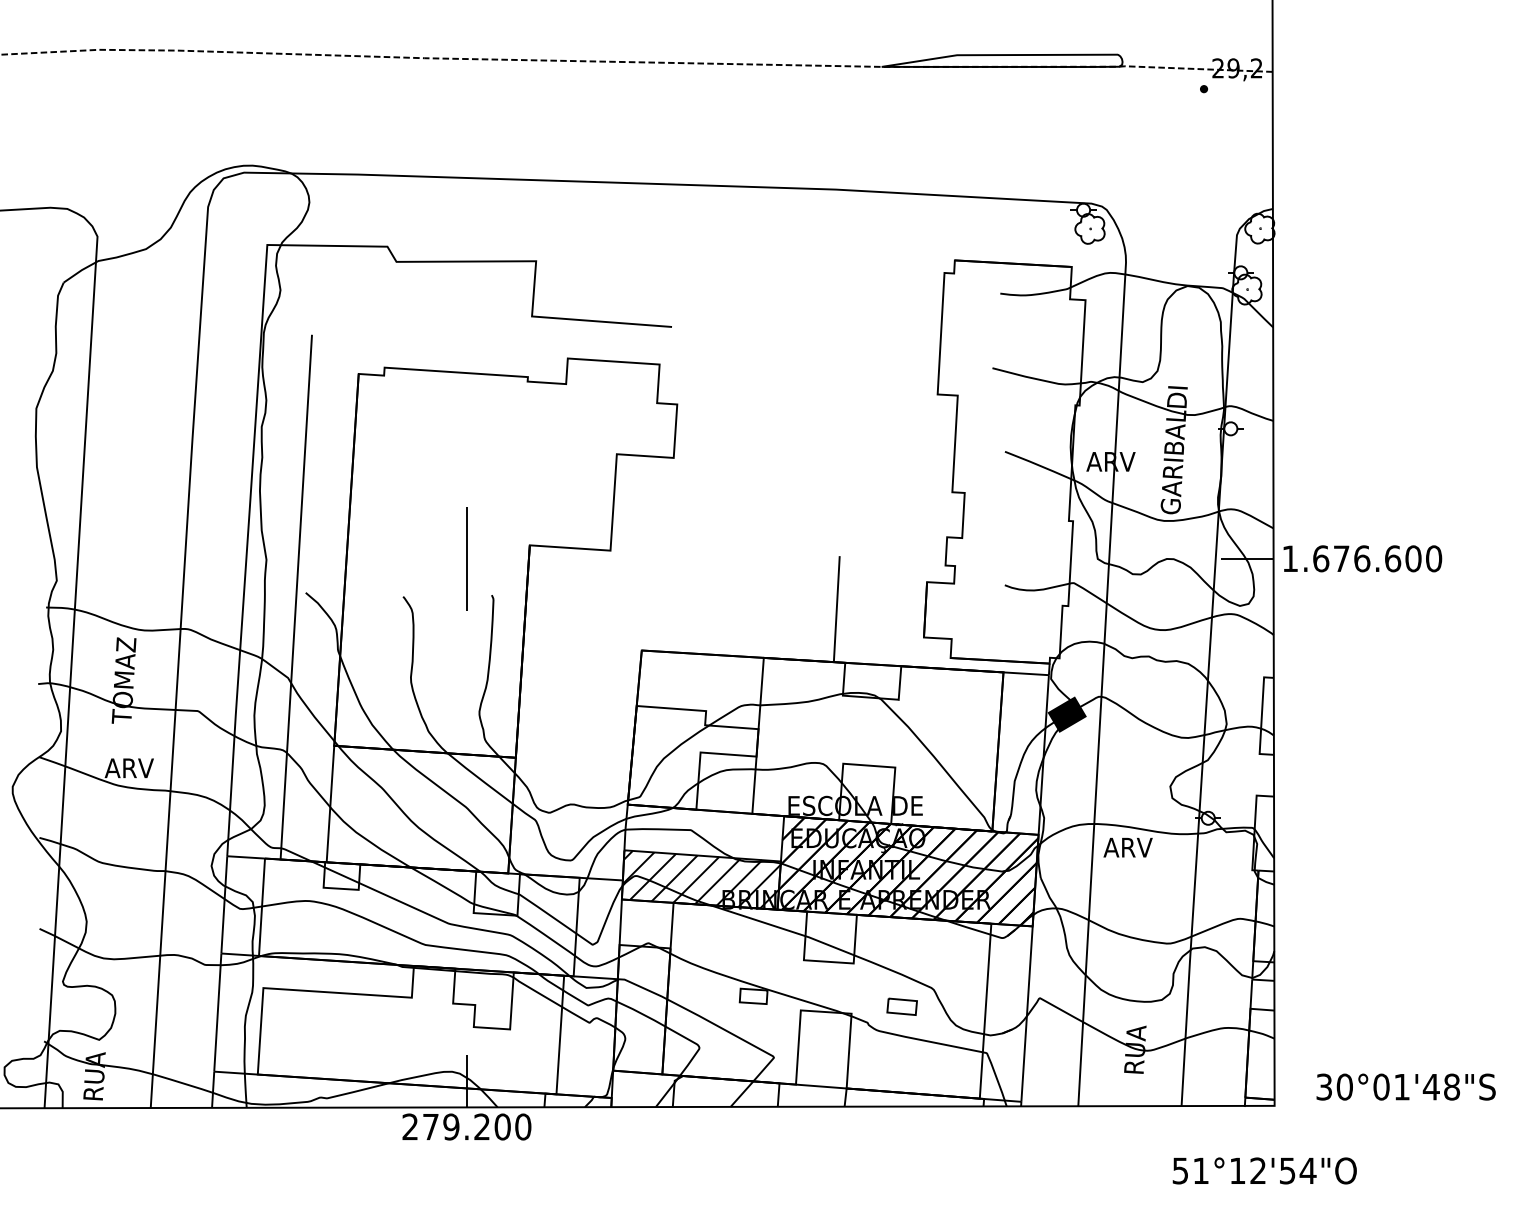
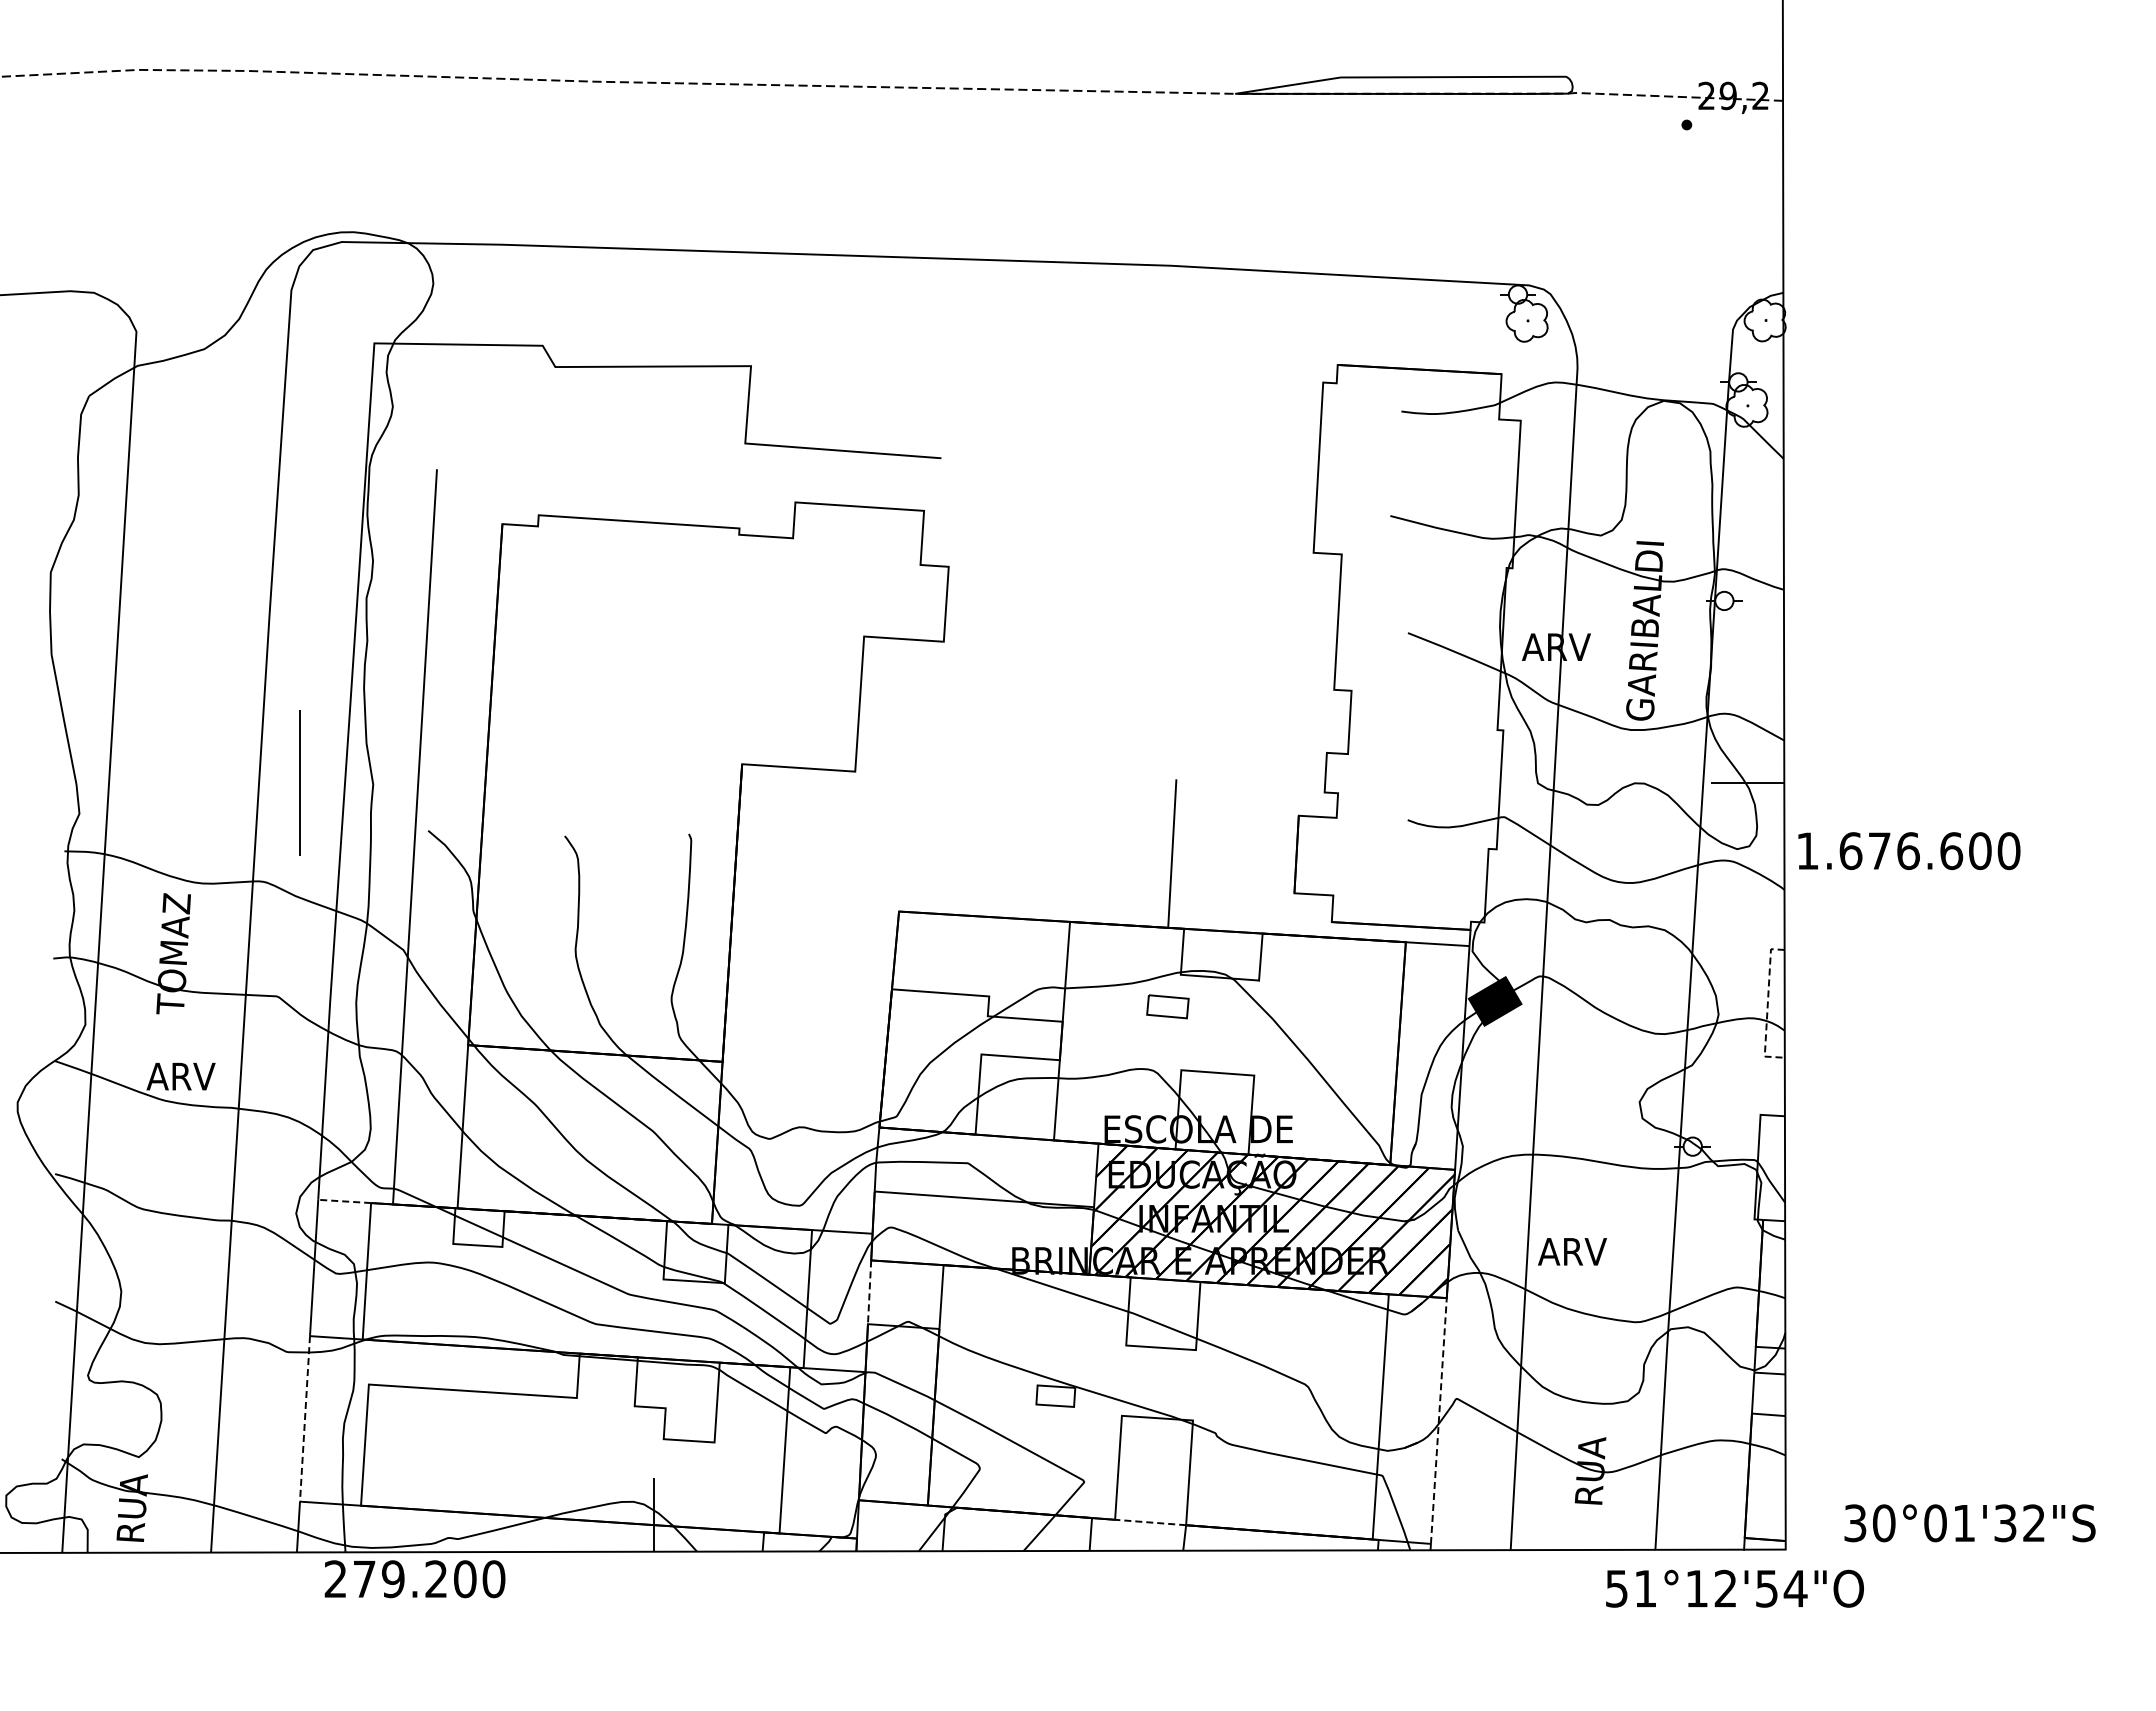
line: (466, 558) -> (299, 782), moved
text: (1362, 559) -> (1909, 851), moved
line: (1261, 718) -> (1767, 1006), solid -> dashed
text: (1128, 847) -> (1572, 1251), moved
line: (246, 857) -> (344, 1201), solid -> dashed
hatch: (701, 879) -> (982, 1232), removed
line: (620, 922) -> (869, 1292), solid -> dashed
part: (901, 1006) -> (1167, 1006), moved
line: (218, 1012) -> (305, 1418), solid -> dashed
line: (1026, 1013) -> (1438, 1420), solid -> dashed
line: (821, 1086) -> (1150, 1522), solid -> dashed
text: (1441, 1087) -> (2019, 1523), 30°01'48"S -> 30°01'32"S
text: (466, 1127) -> (414, 1579), moved
text: (1264, 1170) -> (1734, 1588), moved

